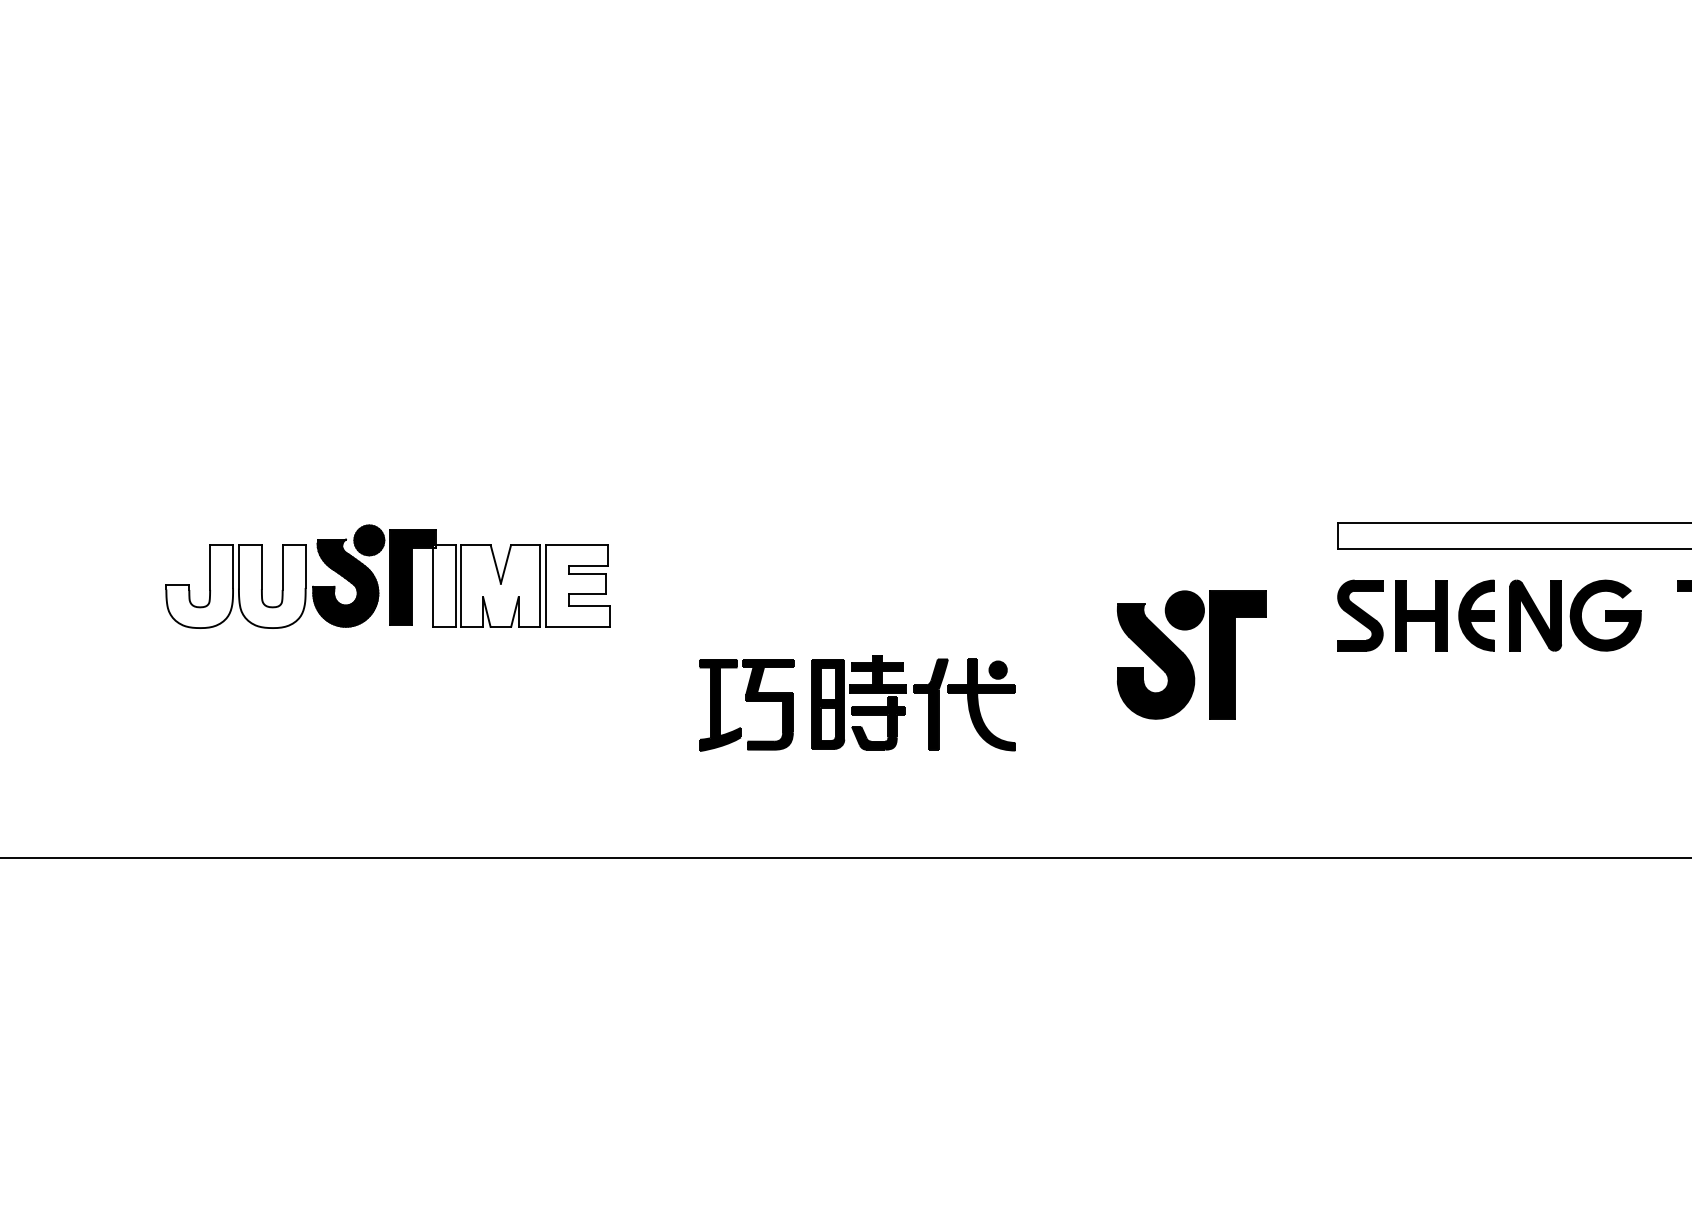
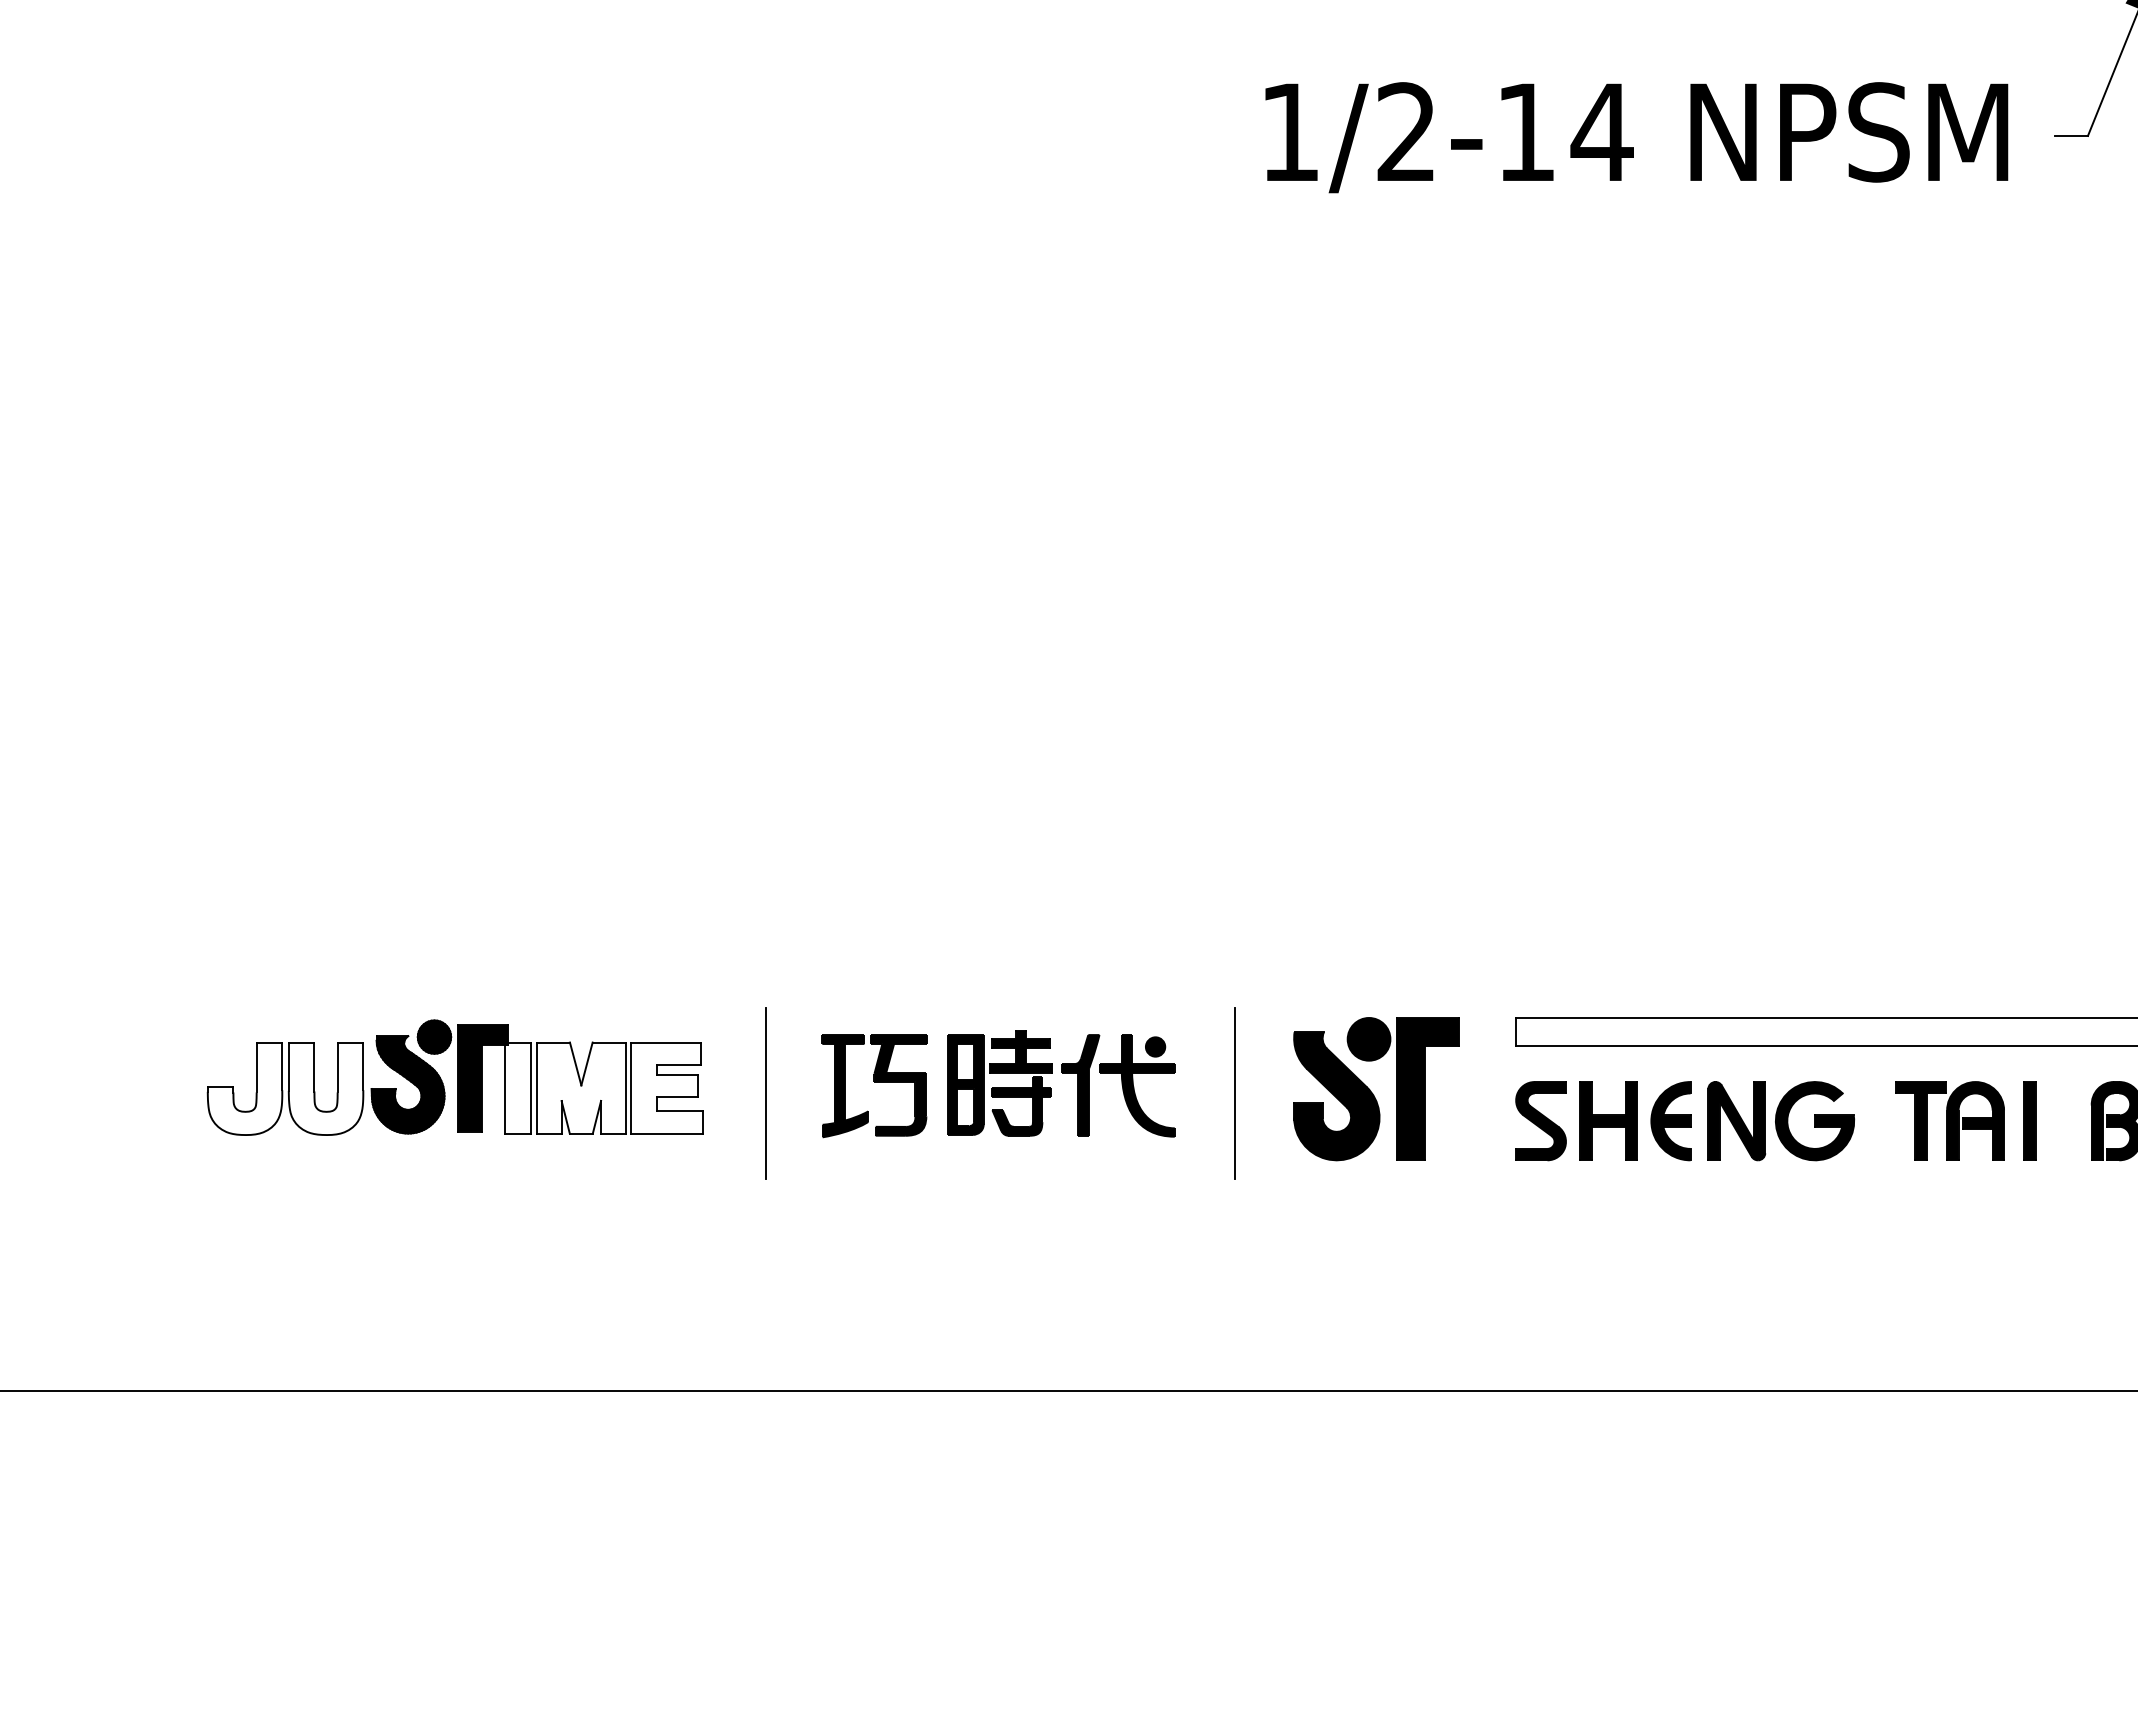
line: (665, 590) -> (765, 1093), added
line: (1085, 590) -> (1234, 1093), added
part: (1191, 655) -> (1376, 1089), moved
part: (857, 703) -> (998, 1084), moved

